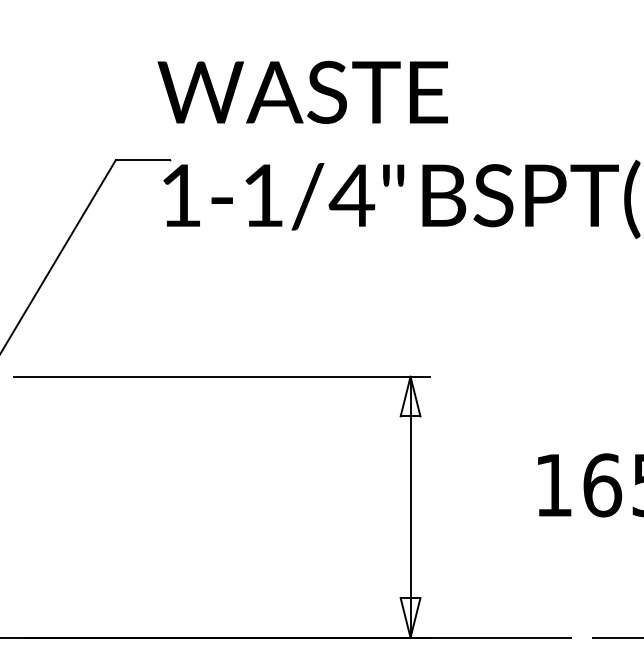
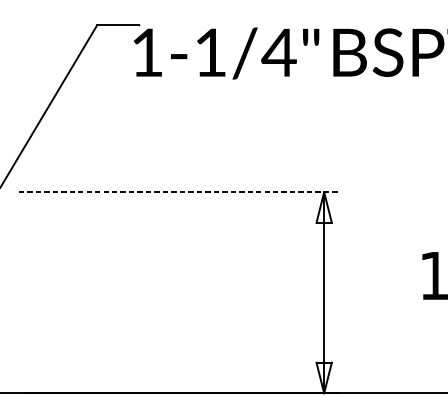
line: (222, 376) -> (179, 192), solid -> dashed

